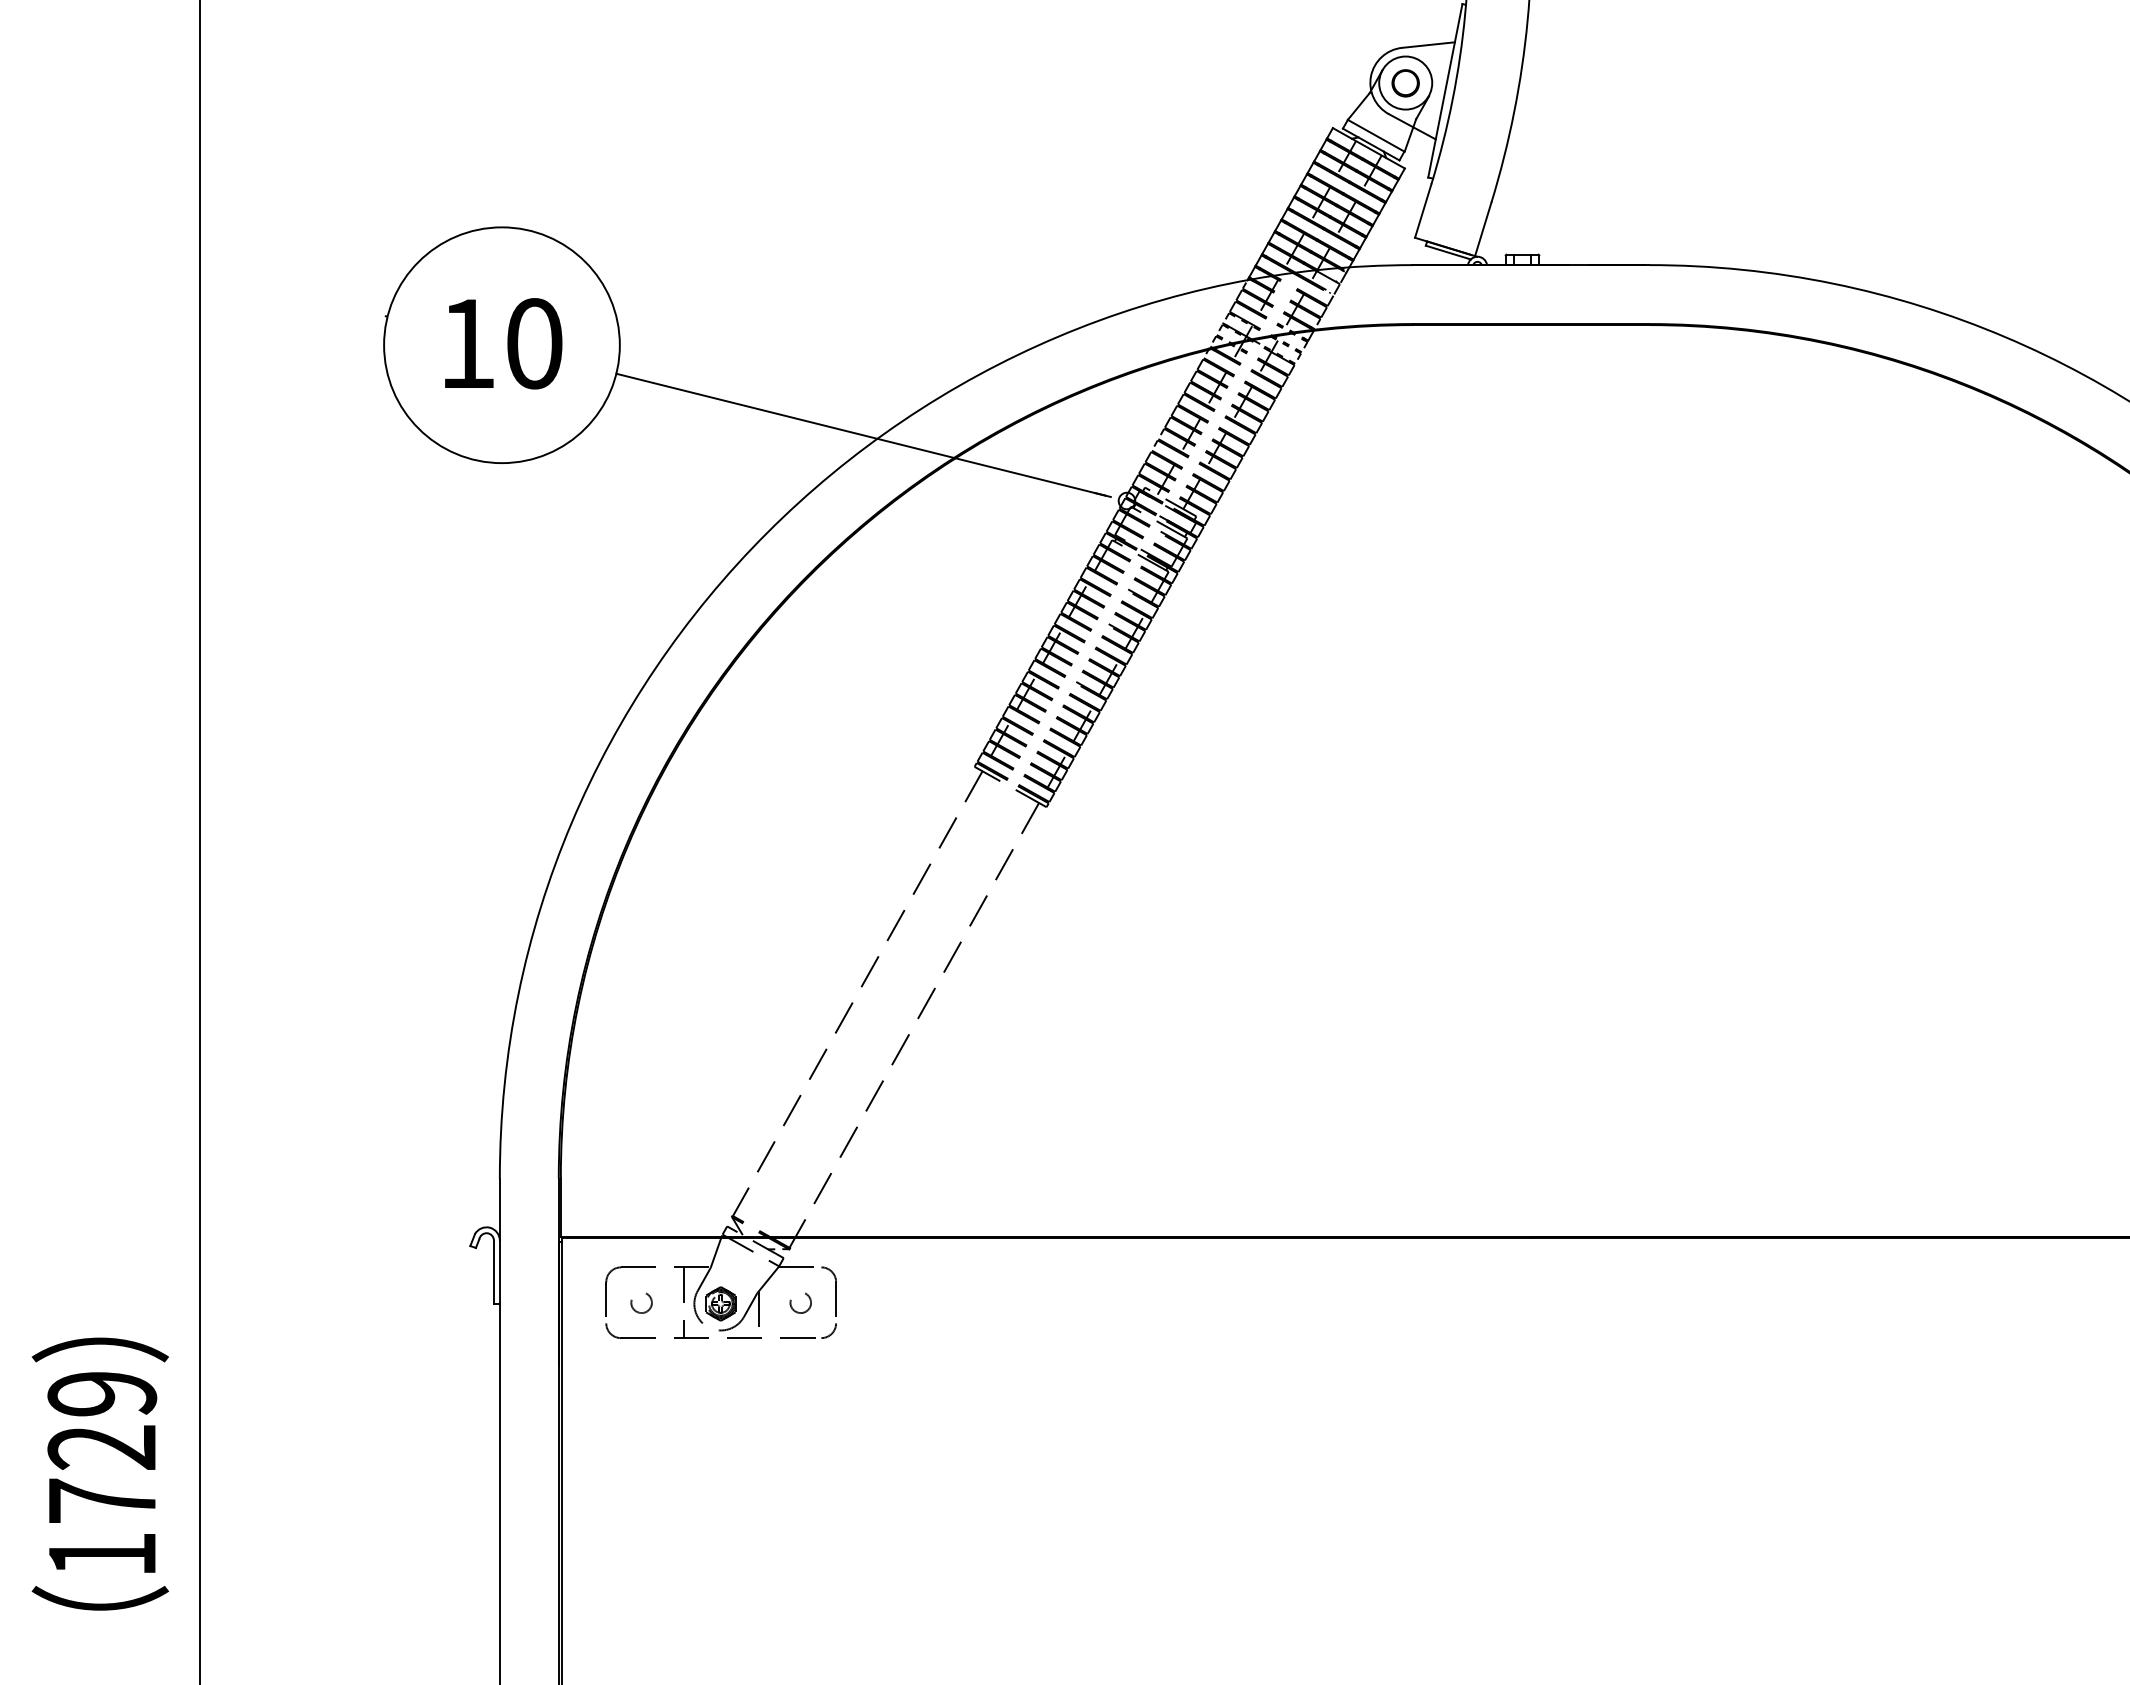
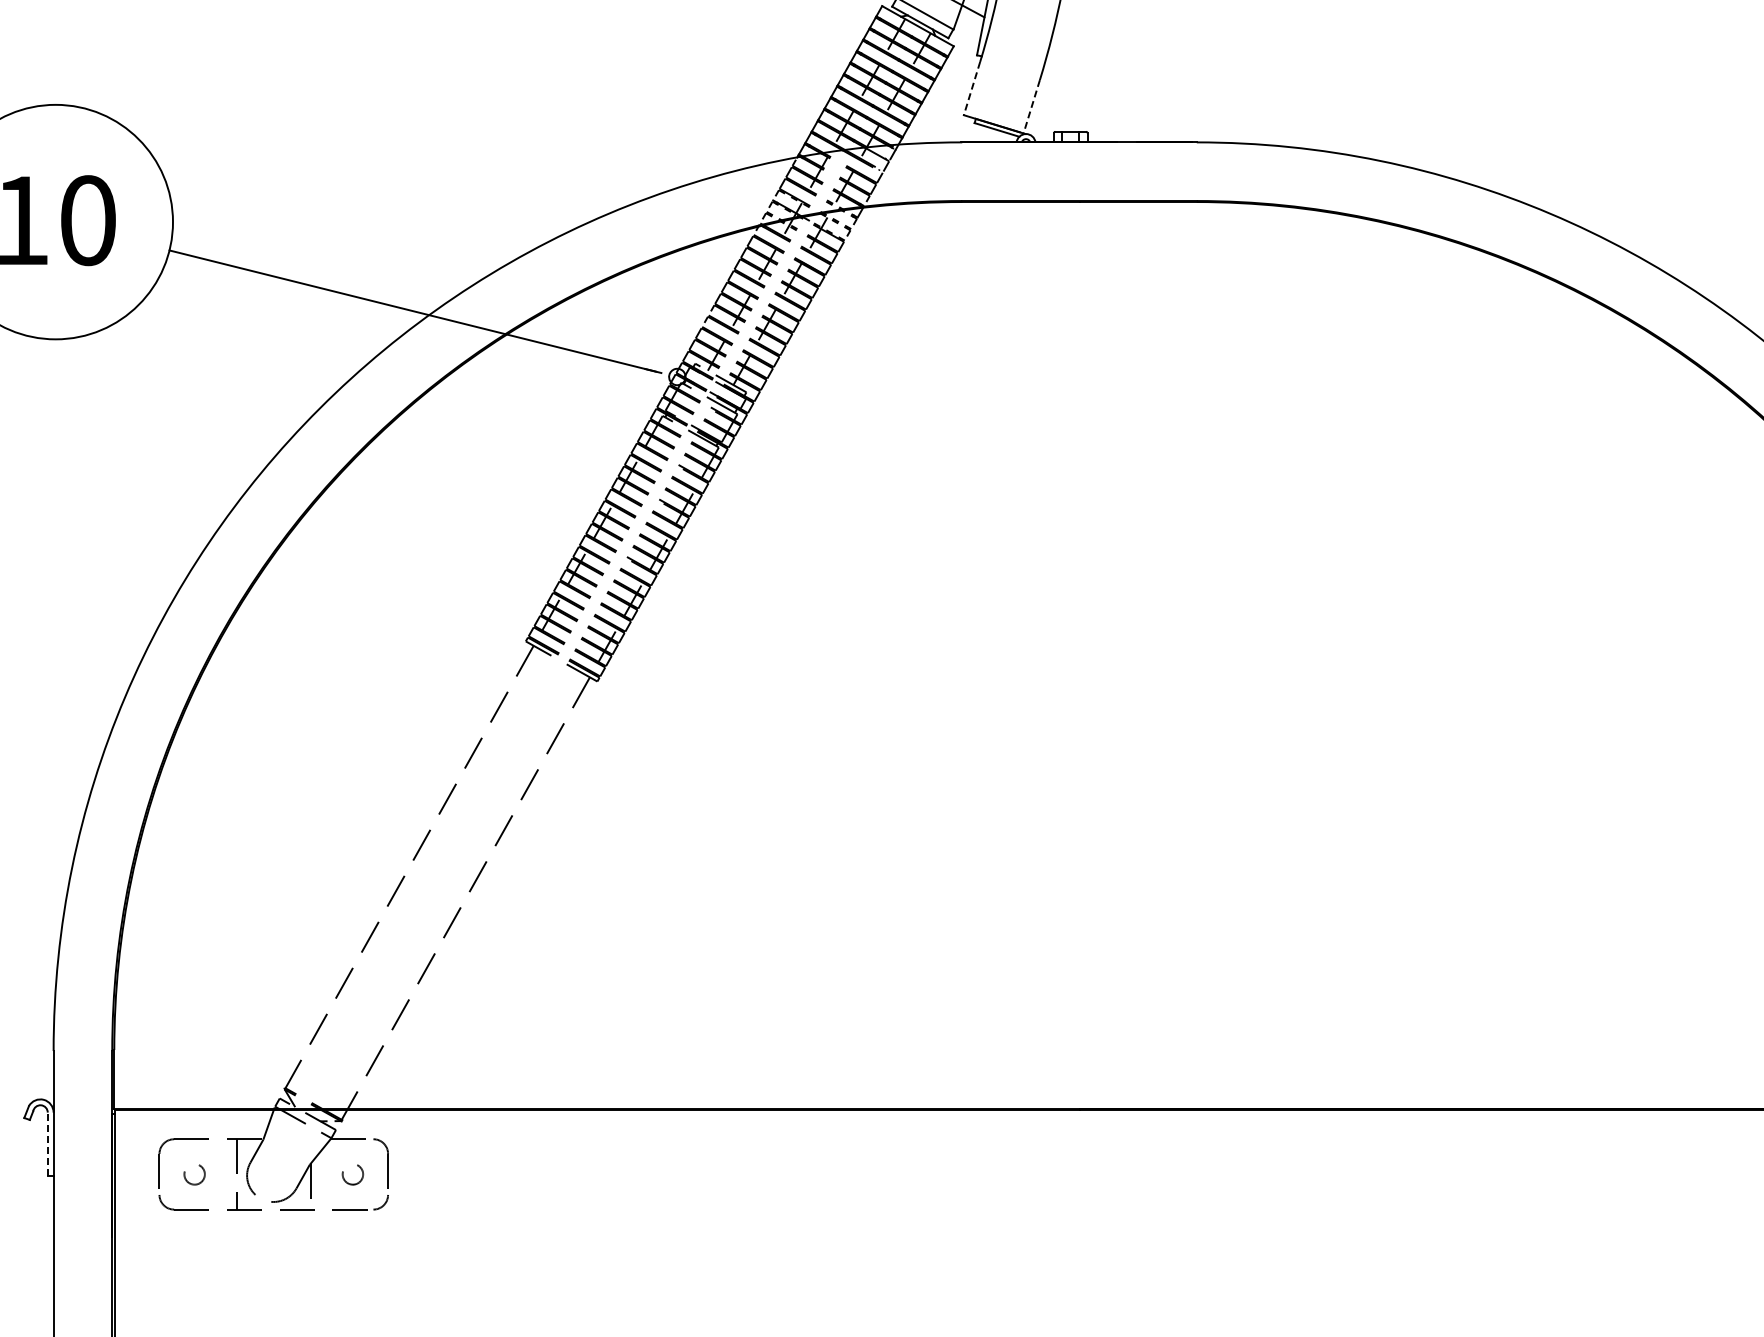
line: (1423, 211) -> (972, 89), solid -> dashed
line: (1483, 229) -> (1031, 106), solid -> dashed
line: (493, 1272) -> (47, 1144), solid -> dashed
part: (720, 1303) -> (273, 1175), removed

